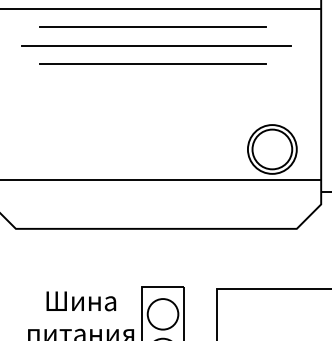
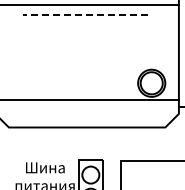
line: (153, 27) -> (85, 15), solid -> dashed
line: (155, 45) -> (86, 25), removed
line: (153, 63) -> (85, 35), removed

